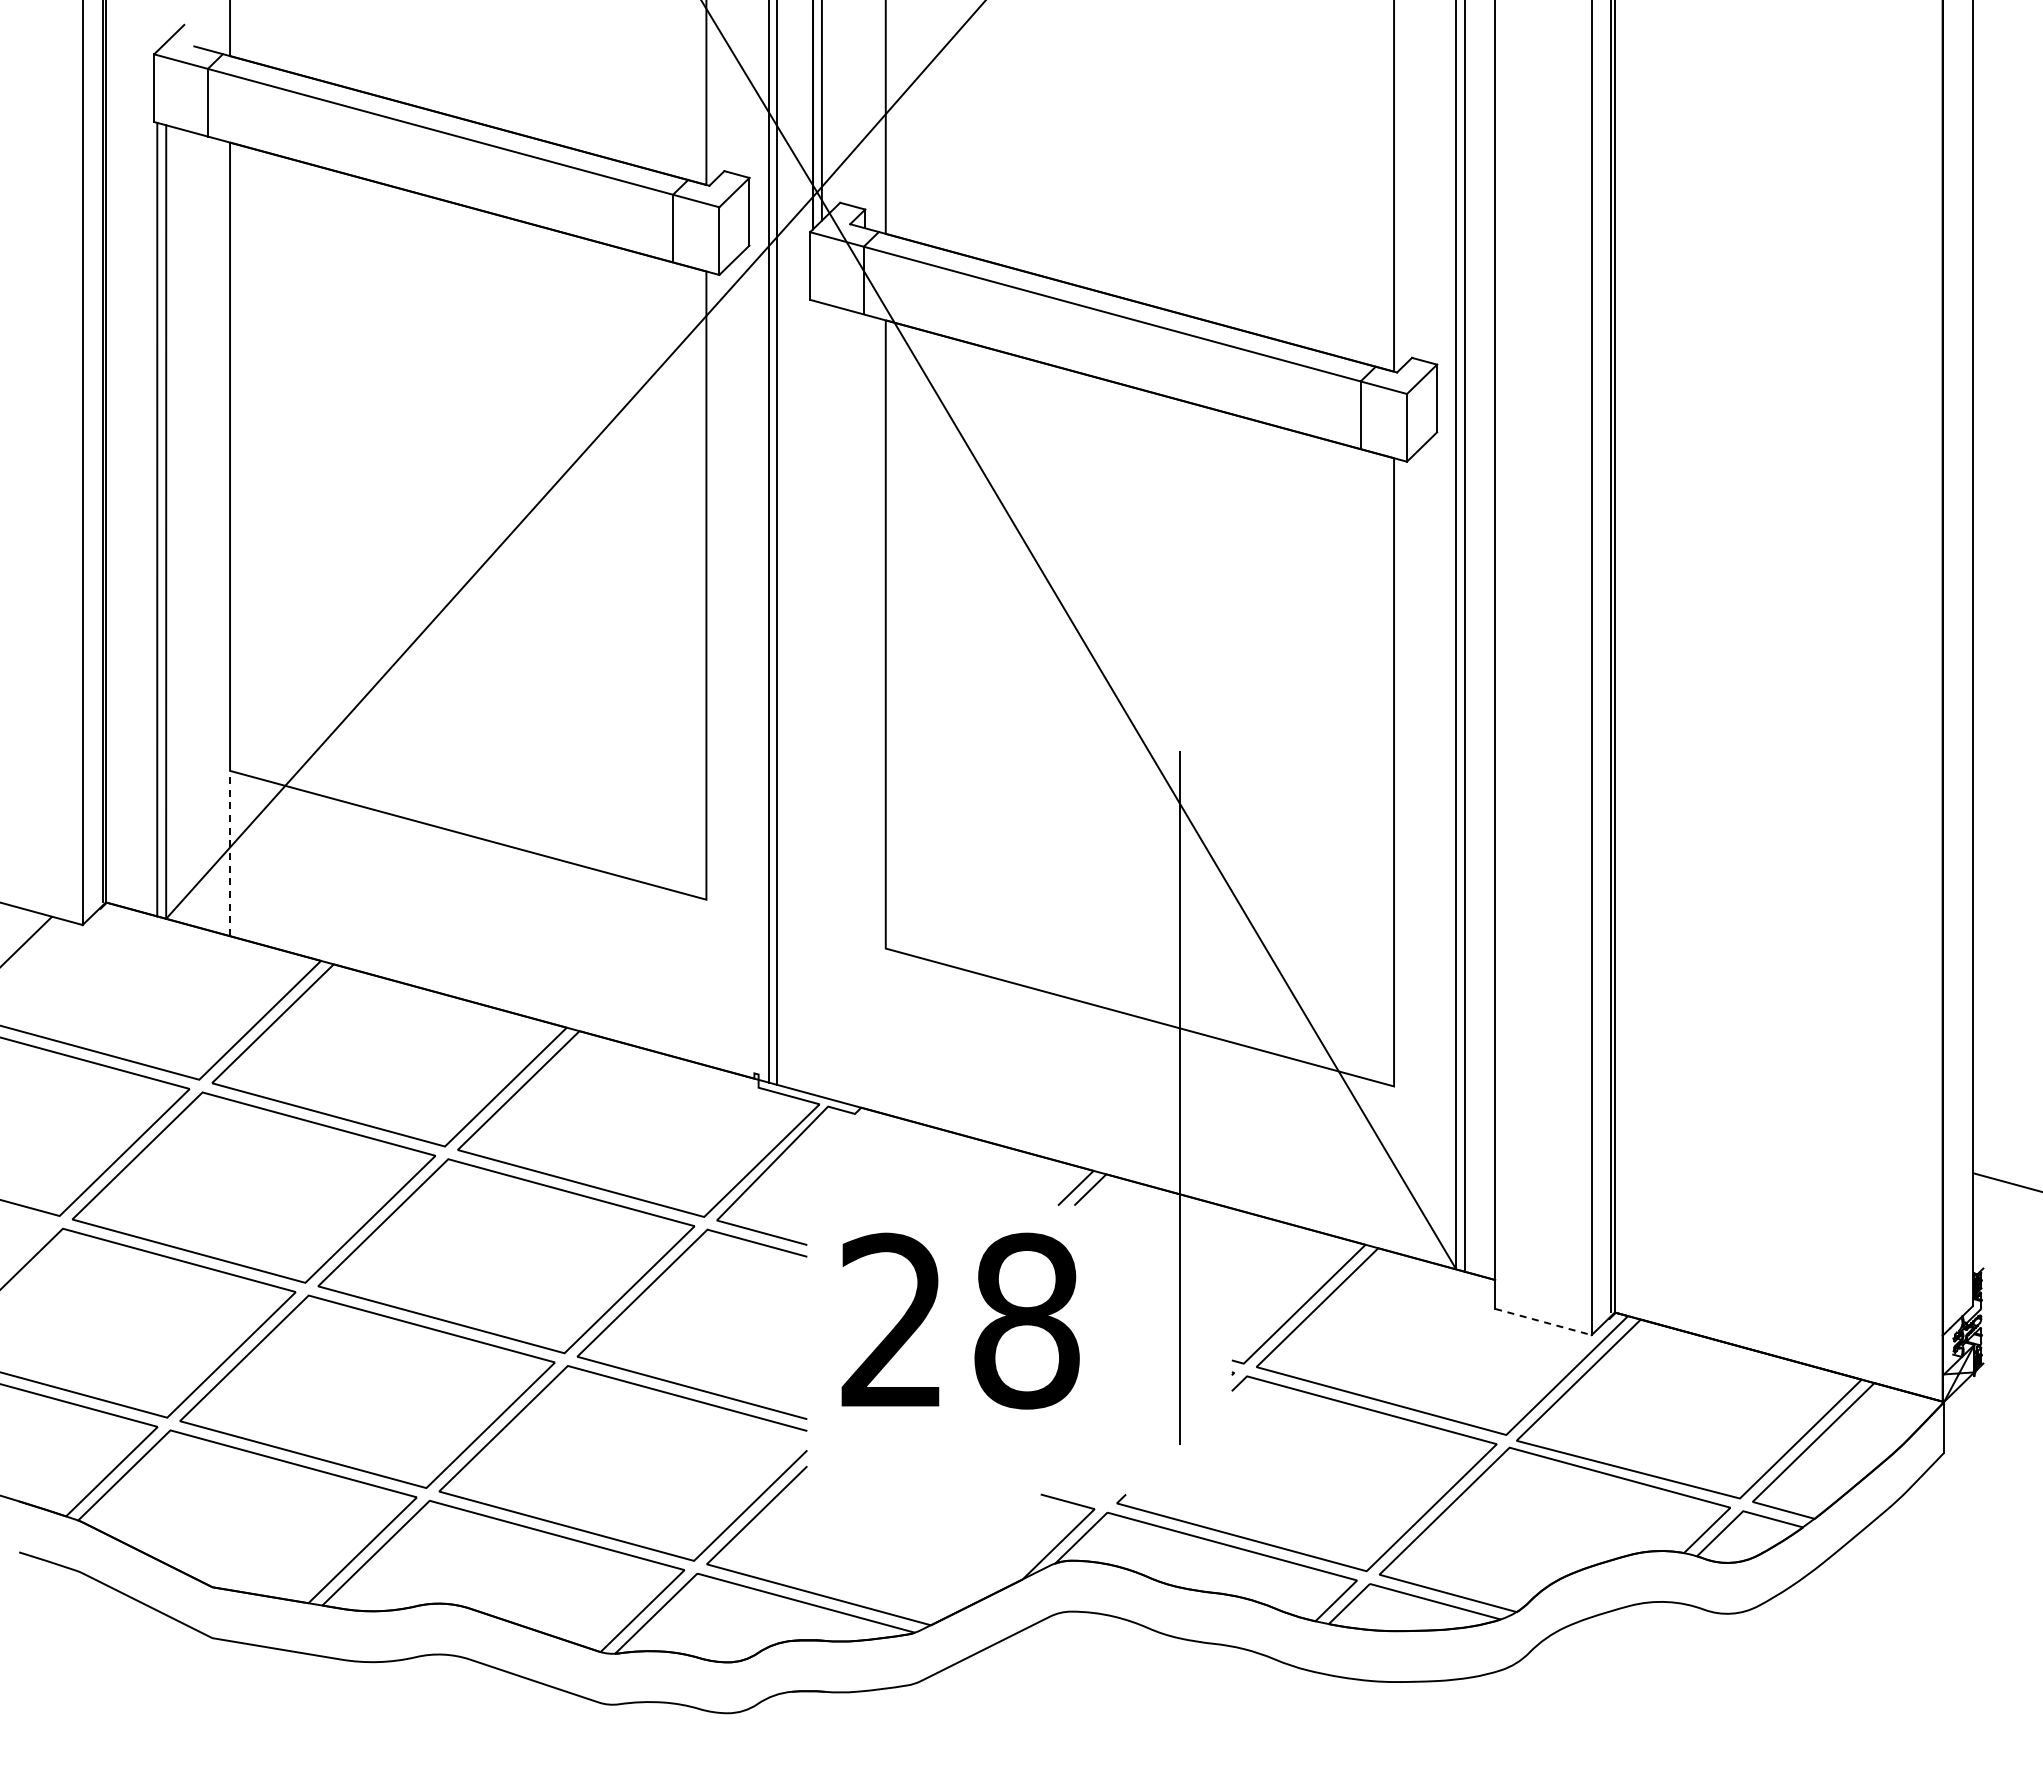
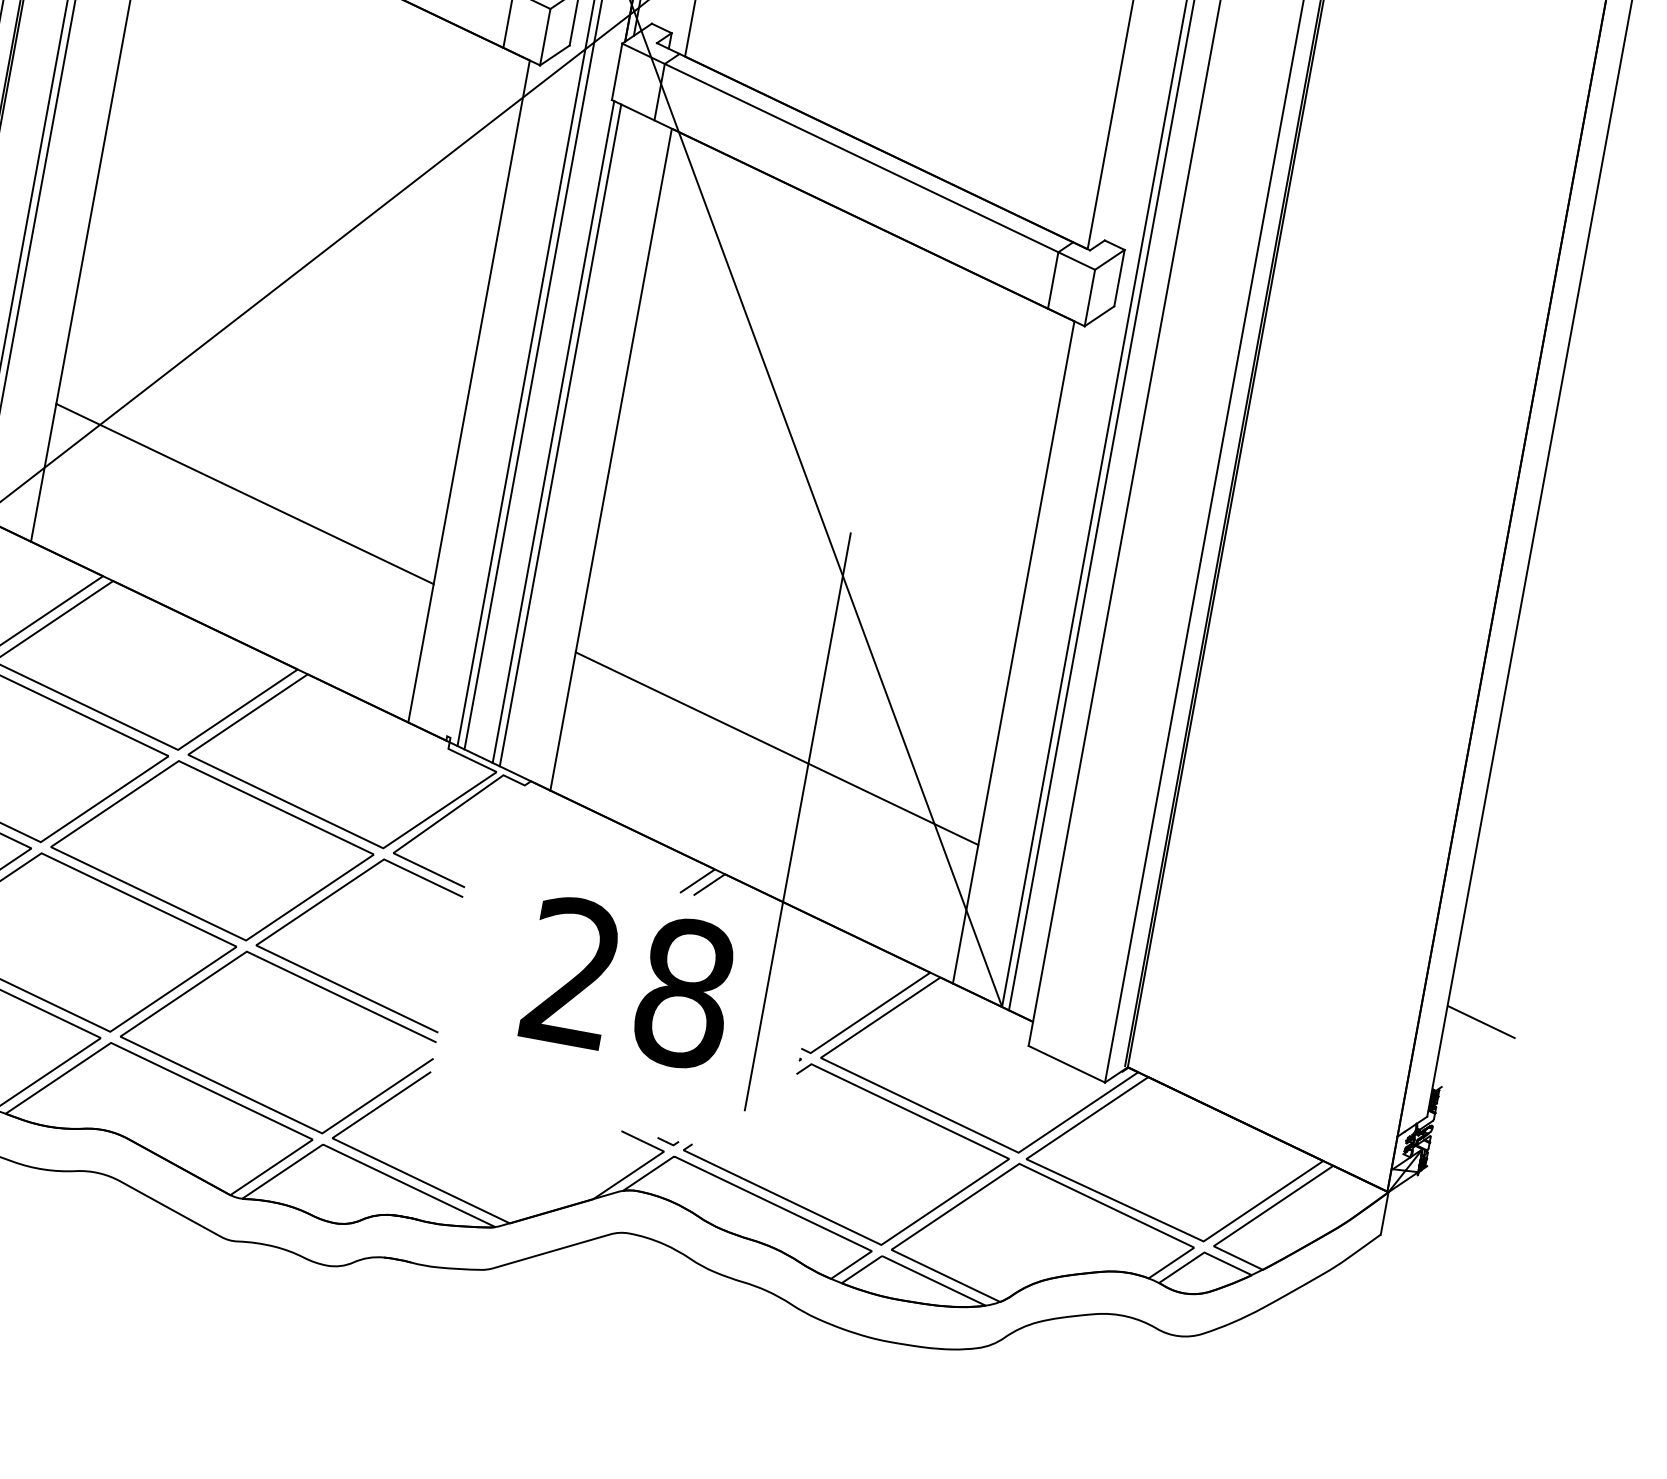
line: (812, 697) -> (553, 431), added
line: (821, 700) -> (560, 435), added
line: (230, 853) -> (44, 472), dashed -> solid
line: (706, 982) -> (421, 653), added
line: (885, 1031) -> (562, 721), added
line: (1394, 1169) -> (966, 914), added
text: (960, 1320) -> (629, 982), moved
line: (1543, 1322) -> (1066, 1064), dashed -> solid
line: (1096, 1496) -> (667, 1141), added

